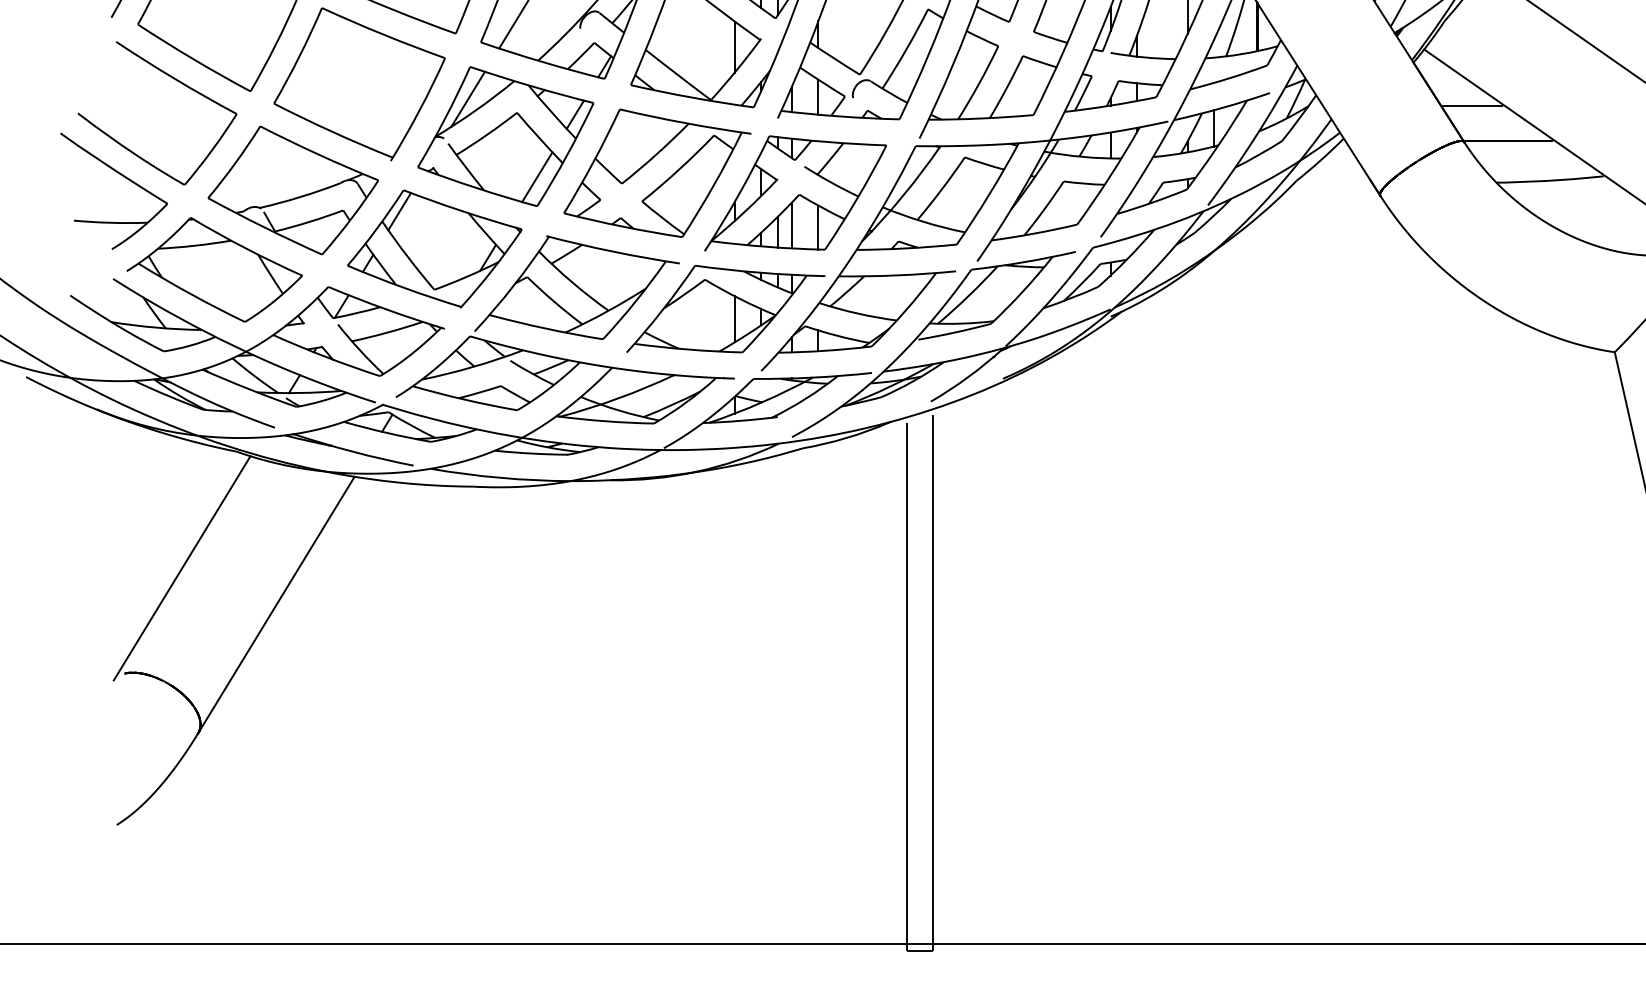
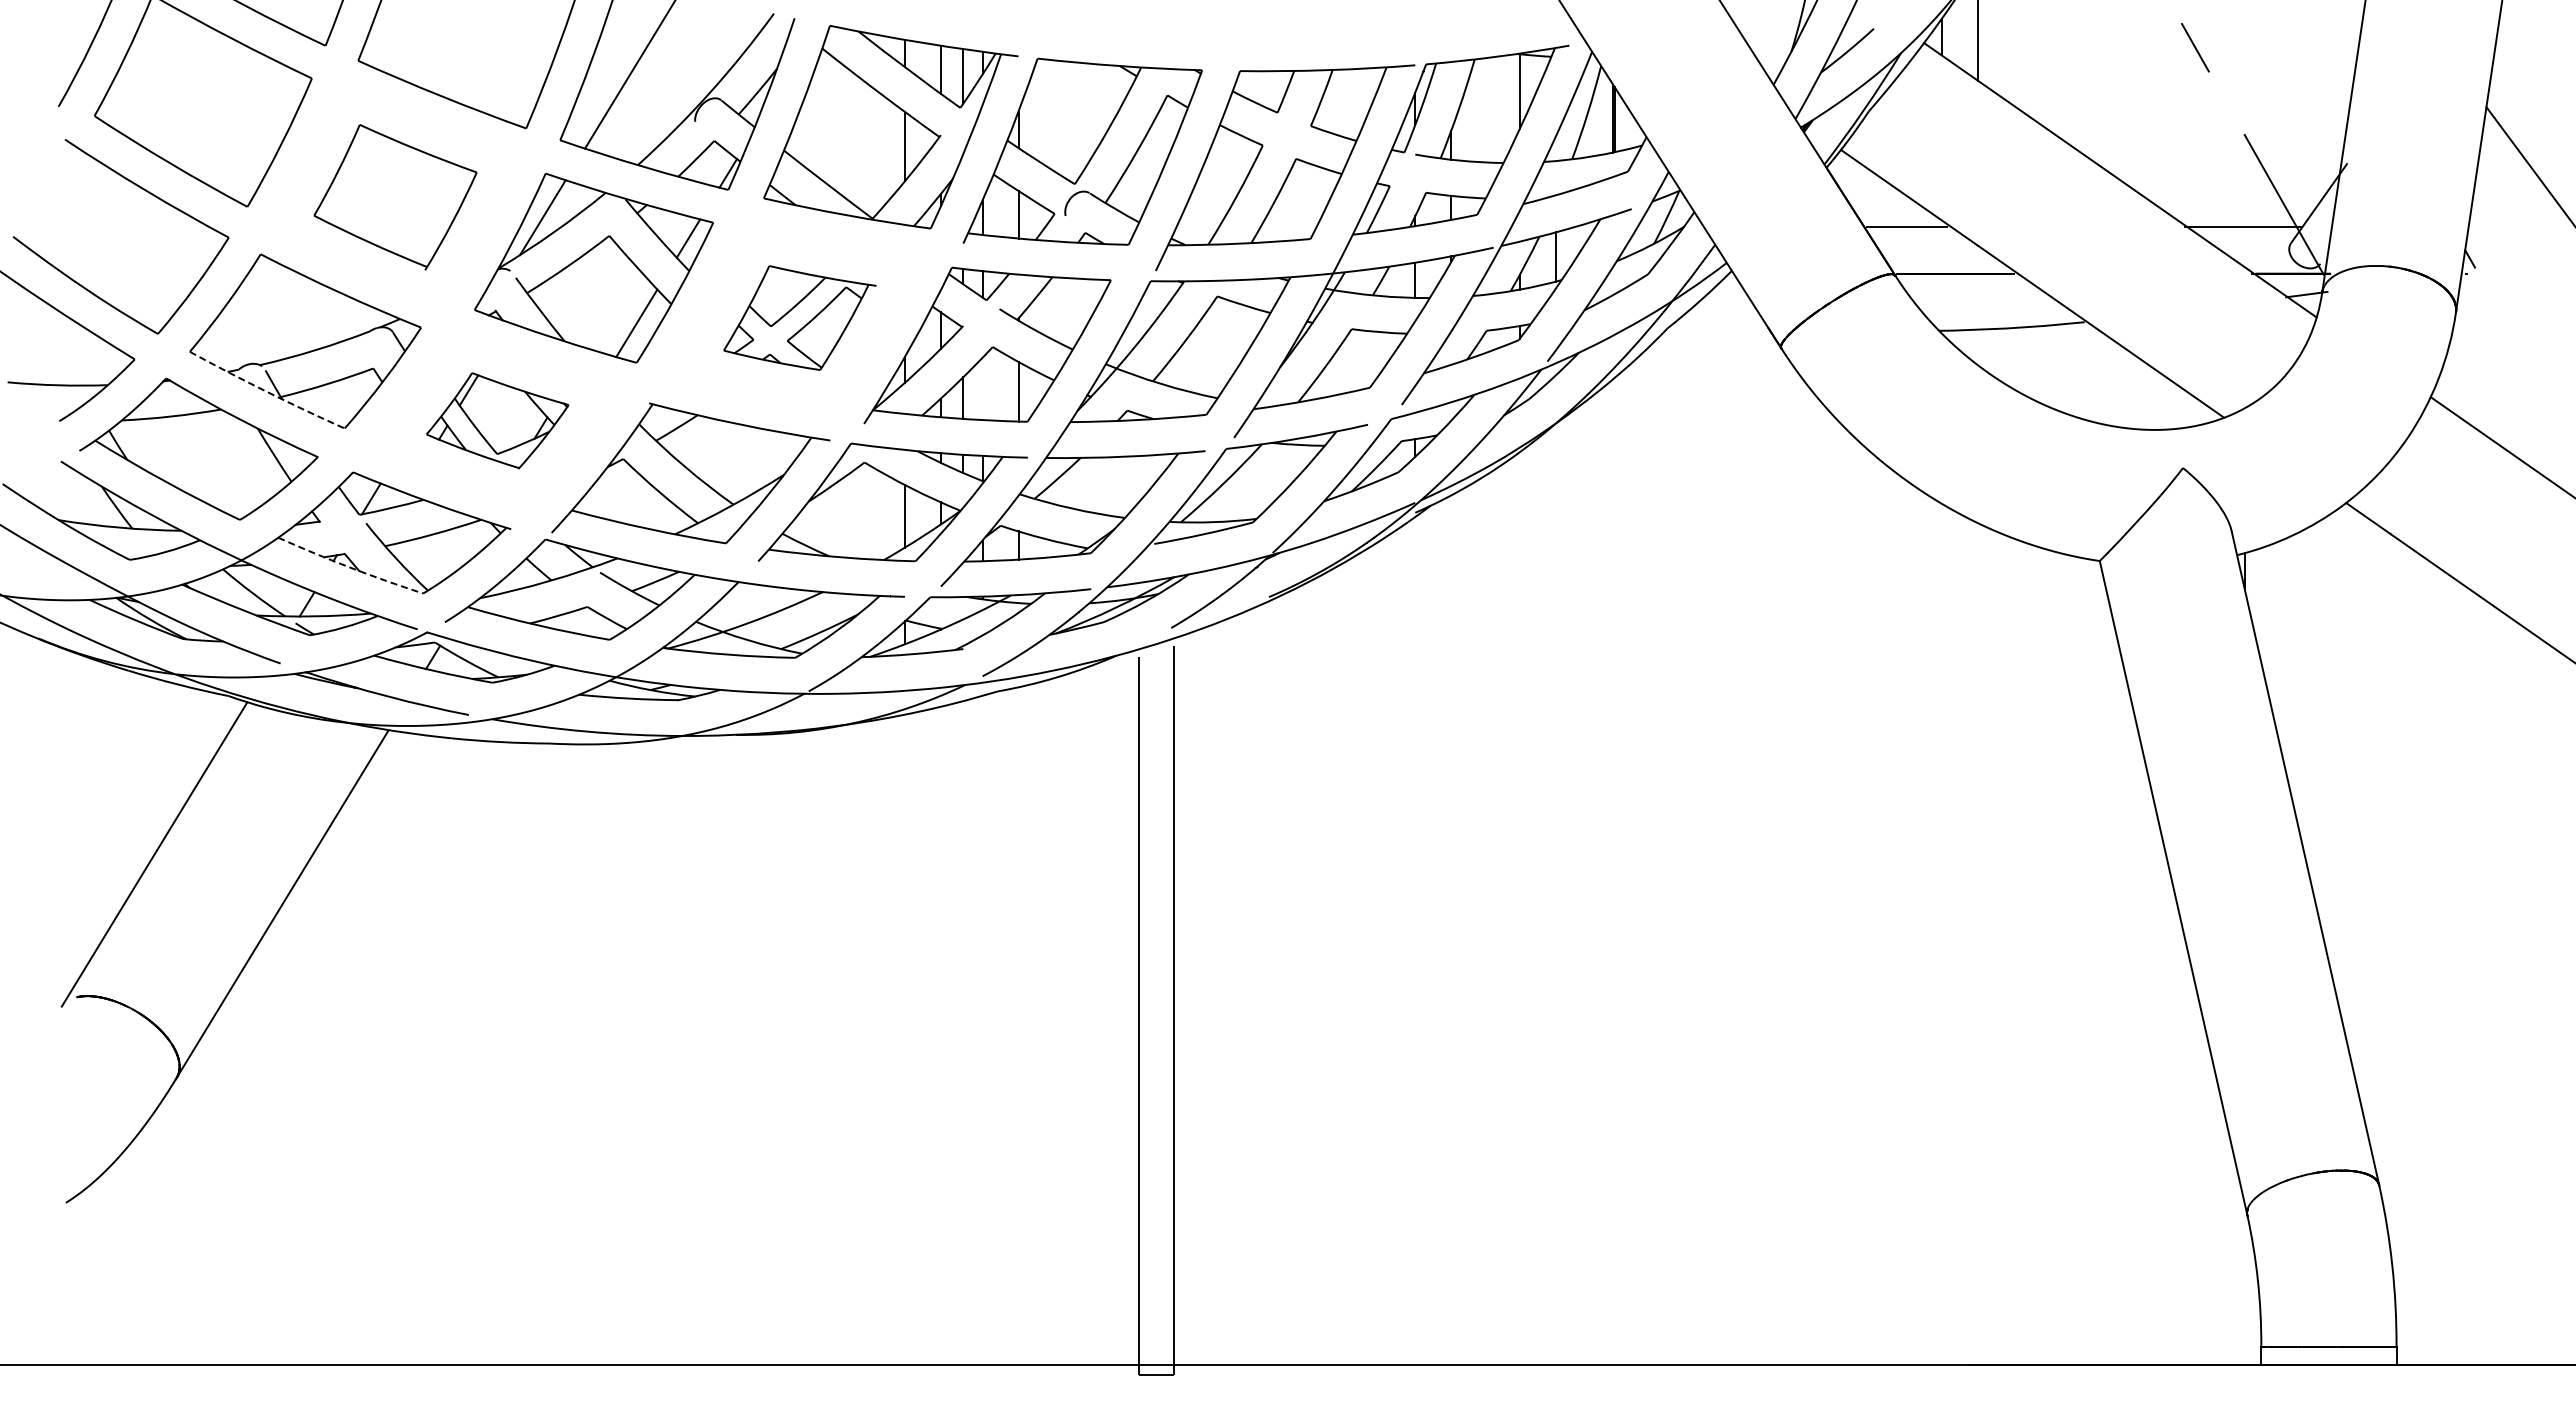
part: (359, 84) -> (395, 197), size x0.7
part: (657, 172) -> (799, 317), size x0.6
line: (791, 225) -> (982, 388), removed
arc: (264, 227) -> (266, 391), solid -> dashed
part: (434, 248) -> (497, 420), size x0.6
arc: (326, 357) -> (350, 567), solid -> dashed

